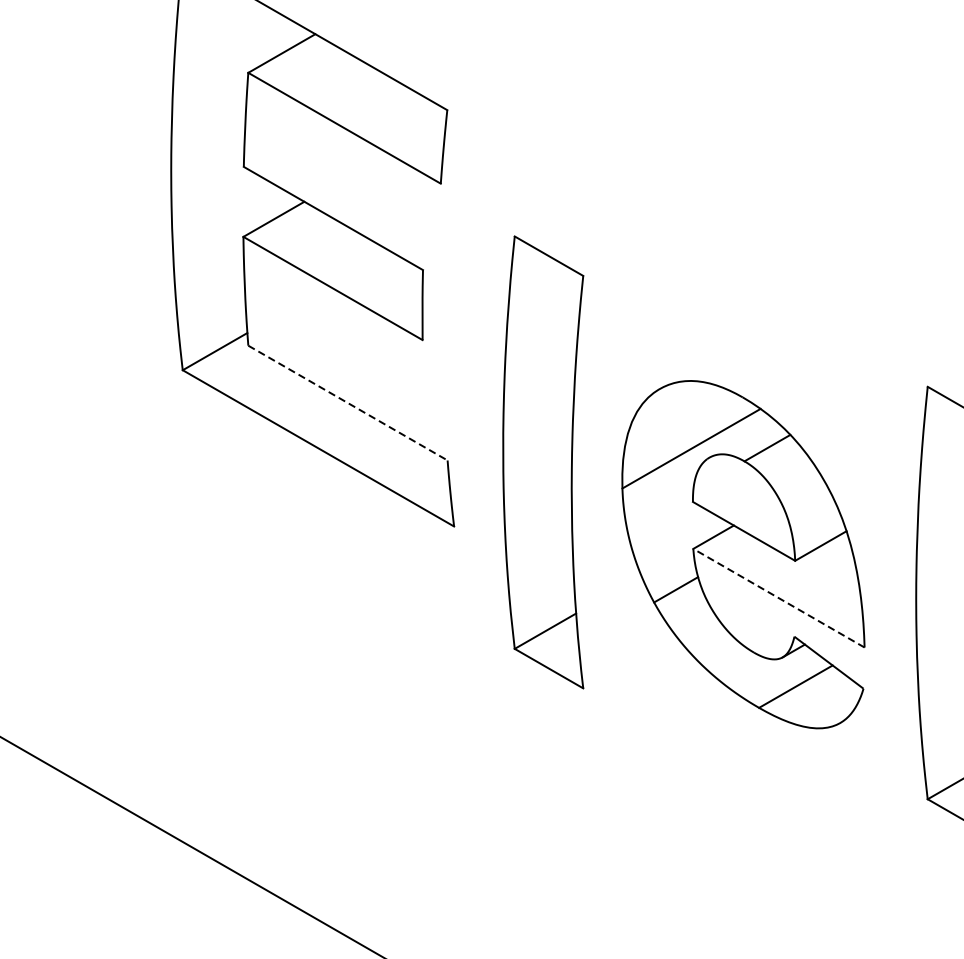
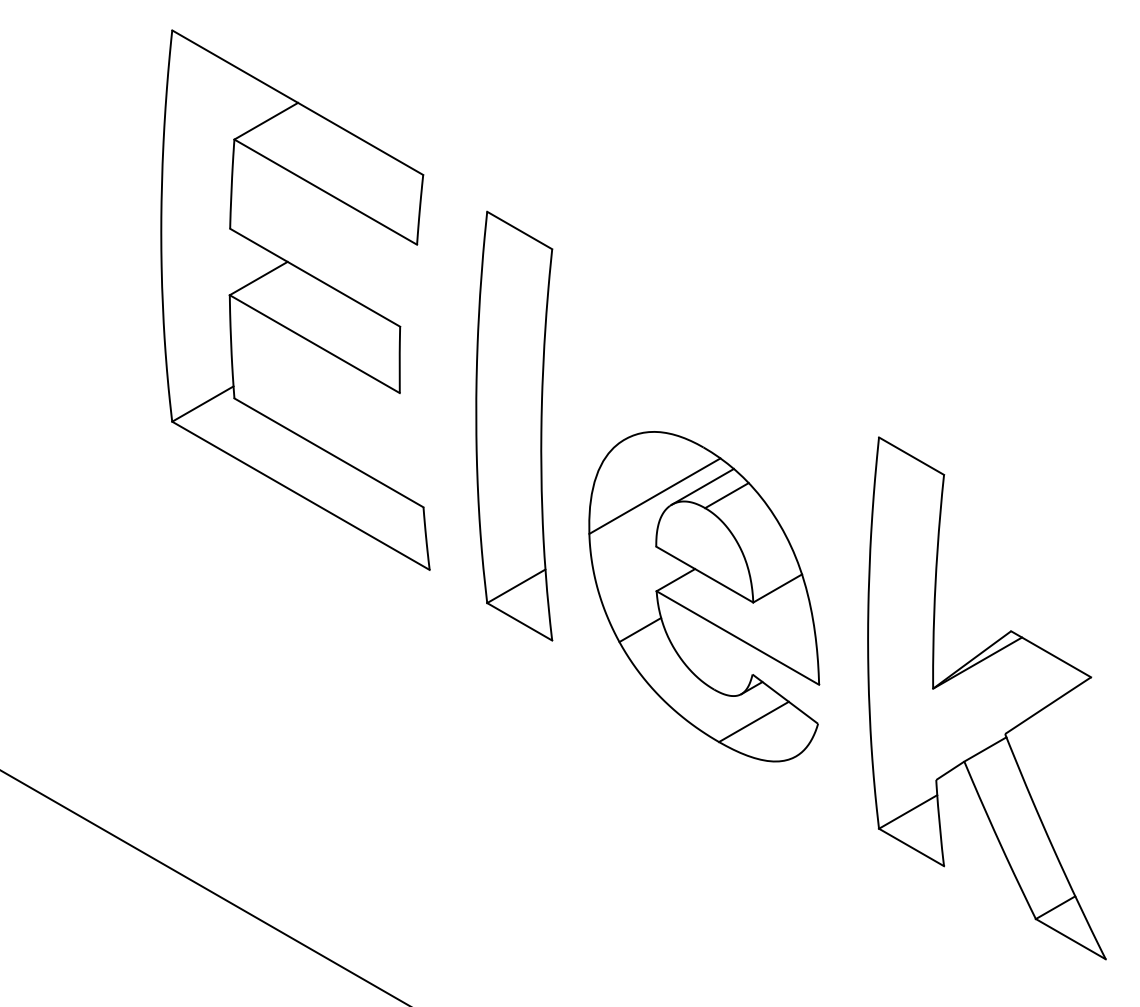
line: (348, 403) -> (329, 453), dashed -> solid
line: (741, 438) -> (702, 486), added
part: (543, 461) -> (514, 425), moved
line: (778, 598) -> (737, 638), dashed -> solid

